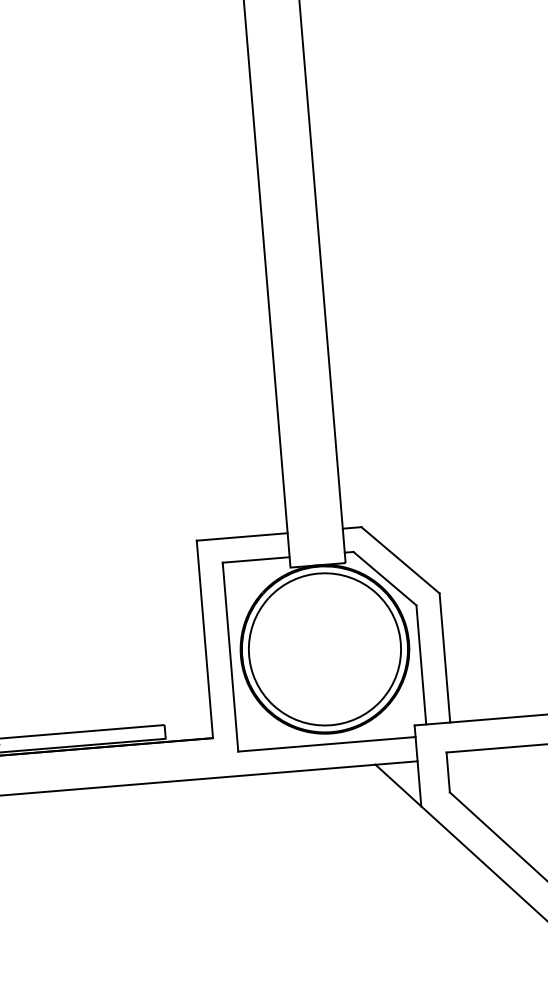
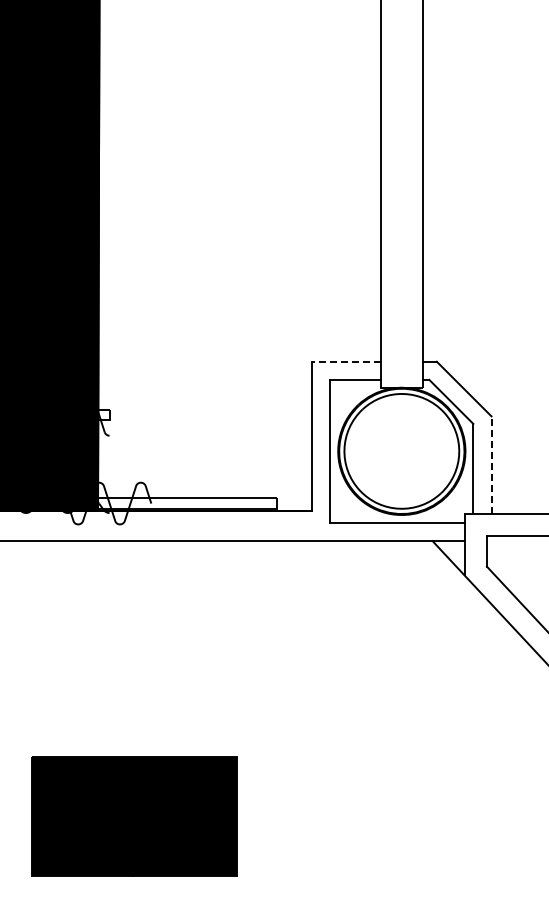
line: (242, 536) -> (346, 361), solid -> dashed
line: (444, 658) -> (491, 465), solid -> dashed

